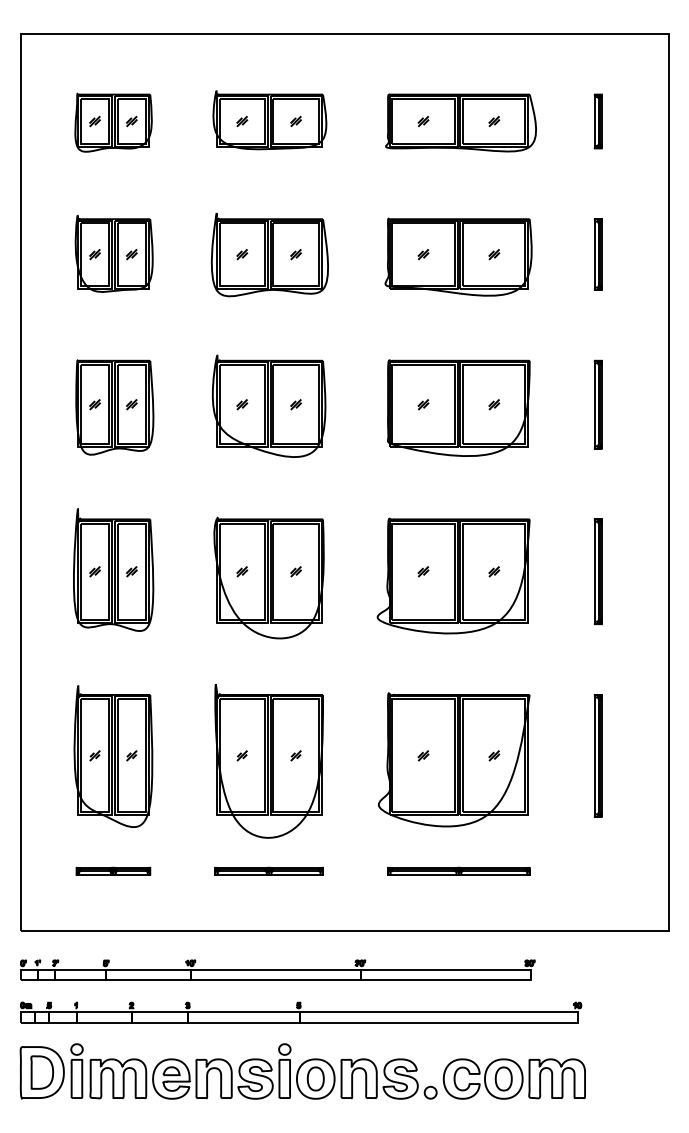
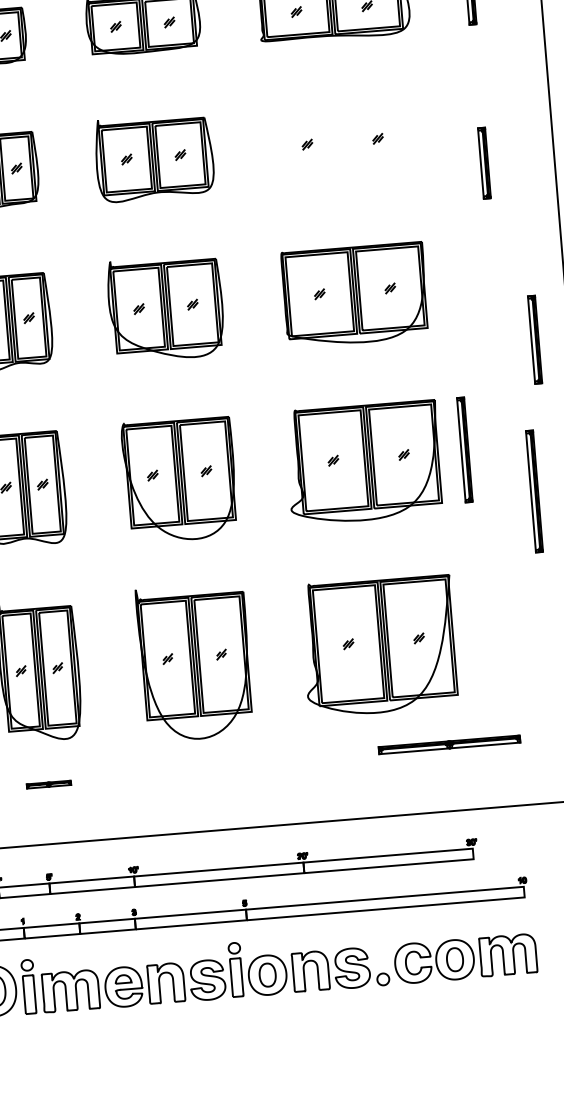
part: (597, 254) -> (483, 163), moved
part: (458, 256) -> (342, 143), removed
part: (597, 404) -> (534, 339), moved
part: (597, 571) -> (463, 449), moved
part: (597, 755) -> (533, 491), moved
part: (113, 870) -> (48, 783), size x0.6
part: (268, 870) -> (203, 771), removed
part: (458, 870) -> (449, 743), moved

